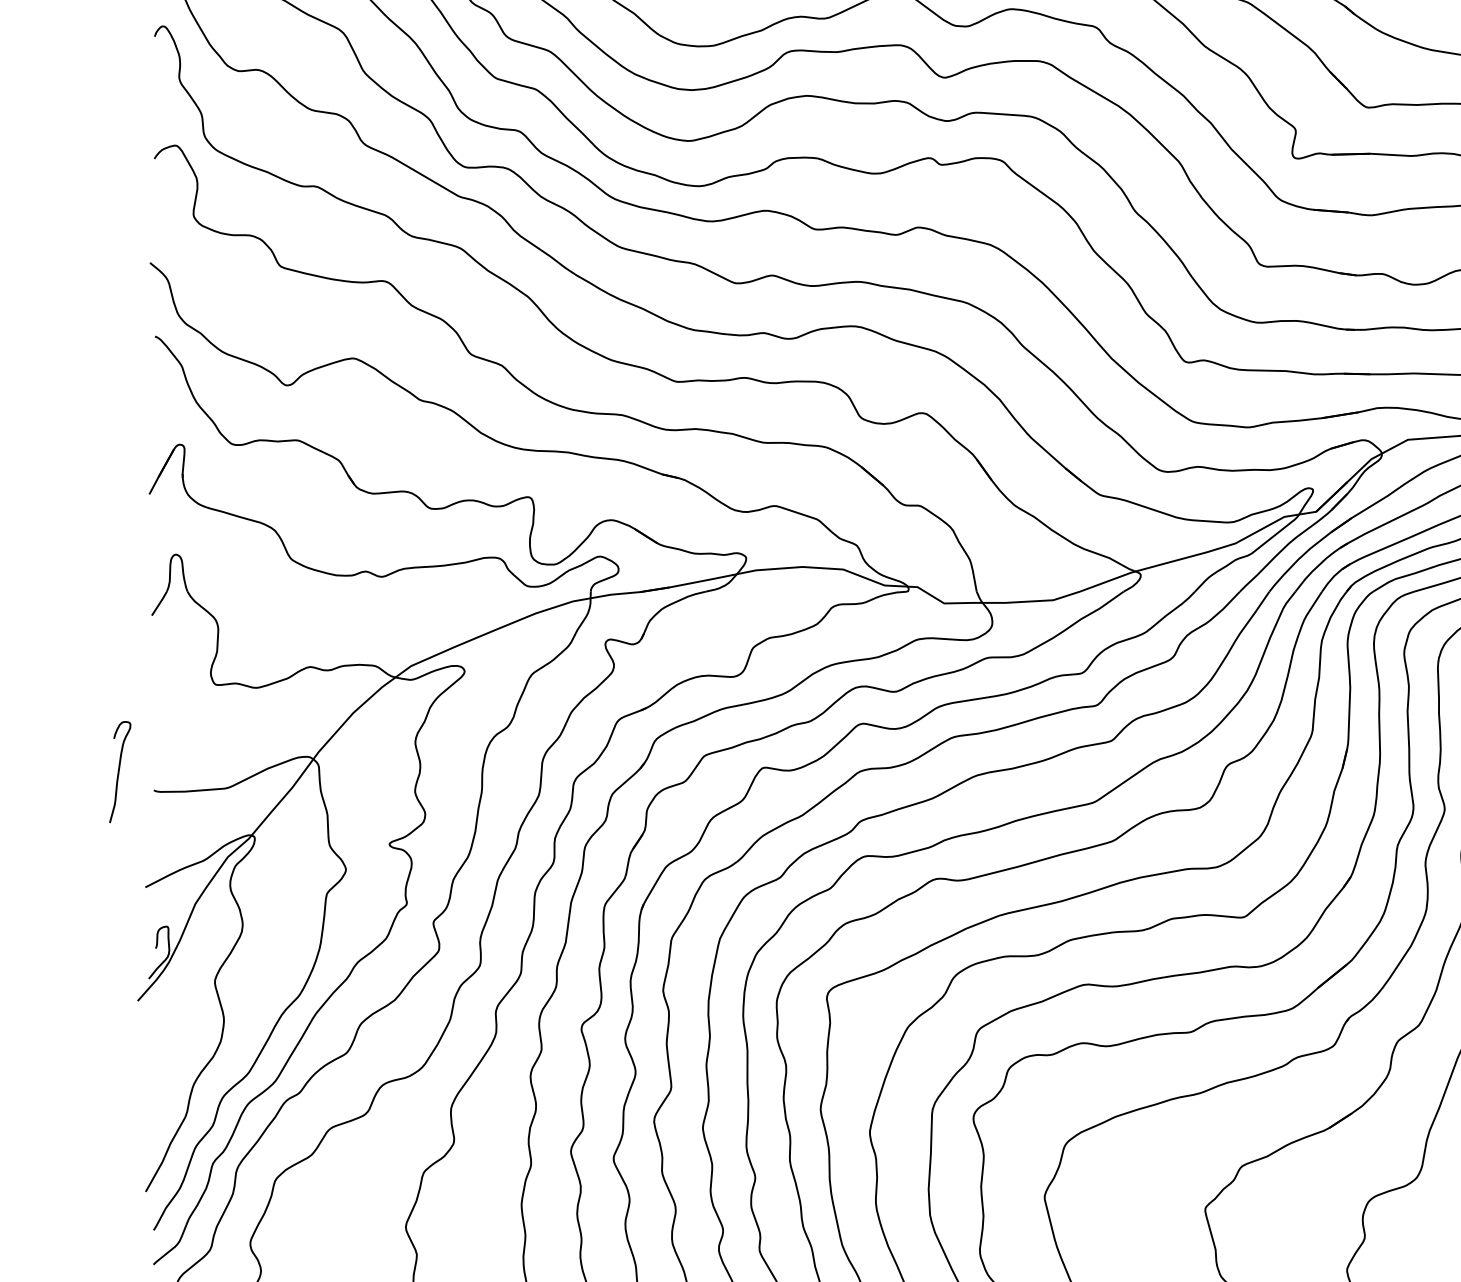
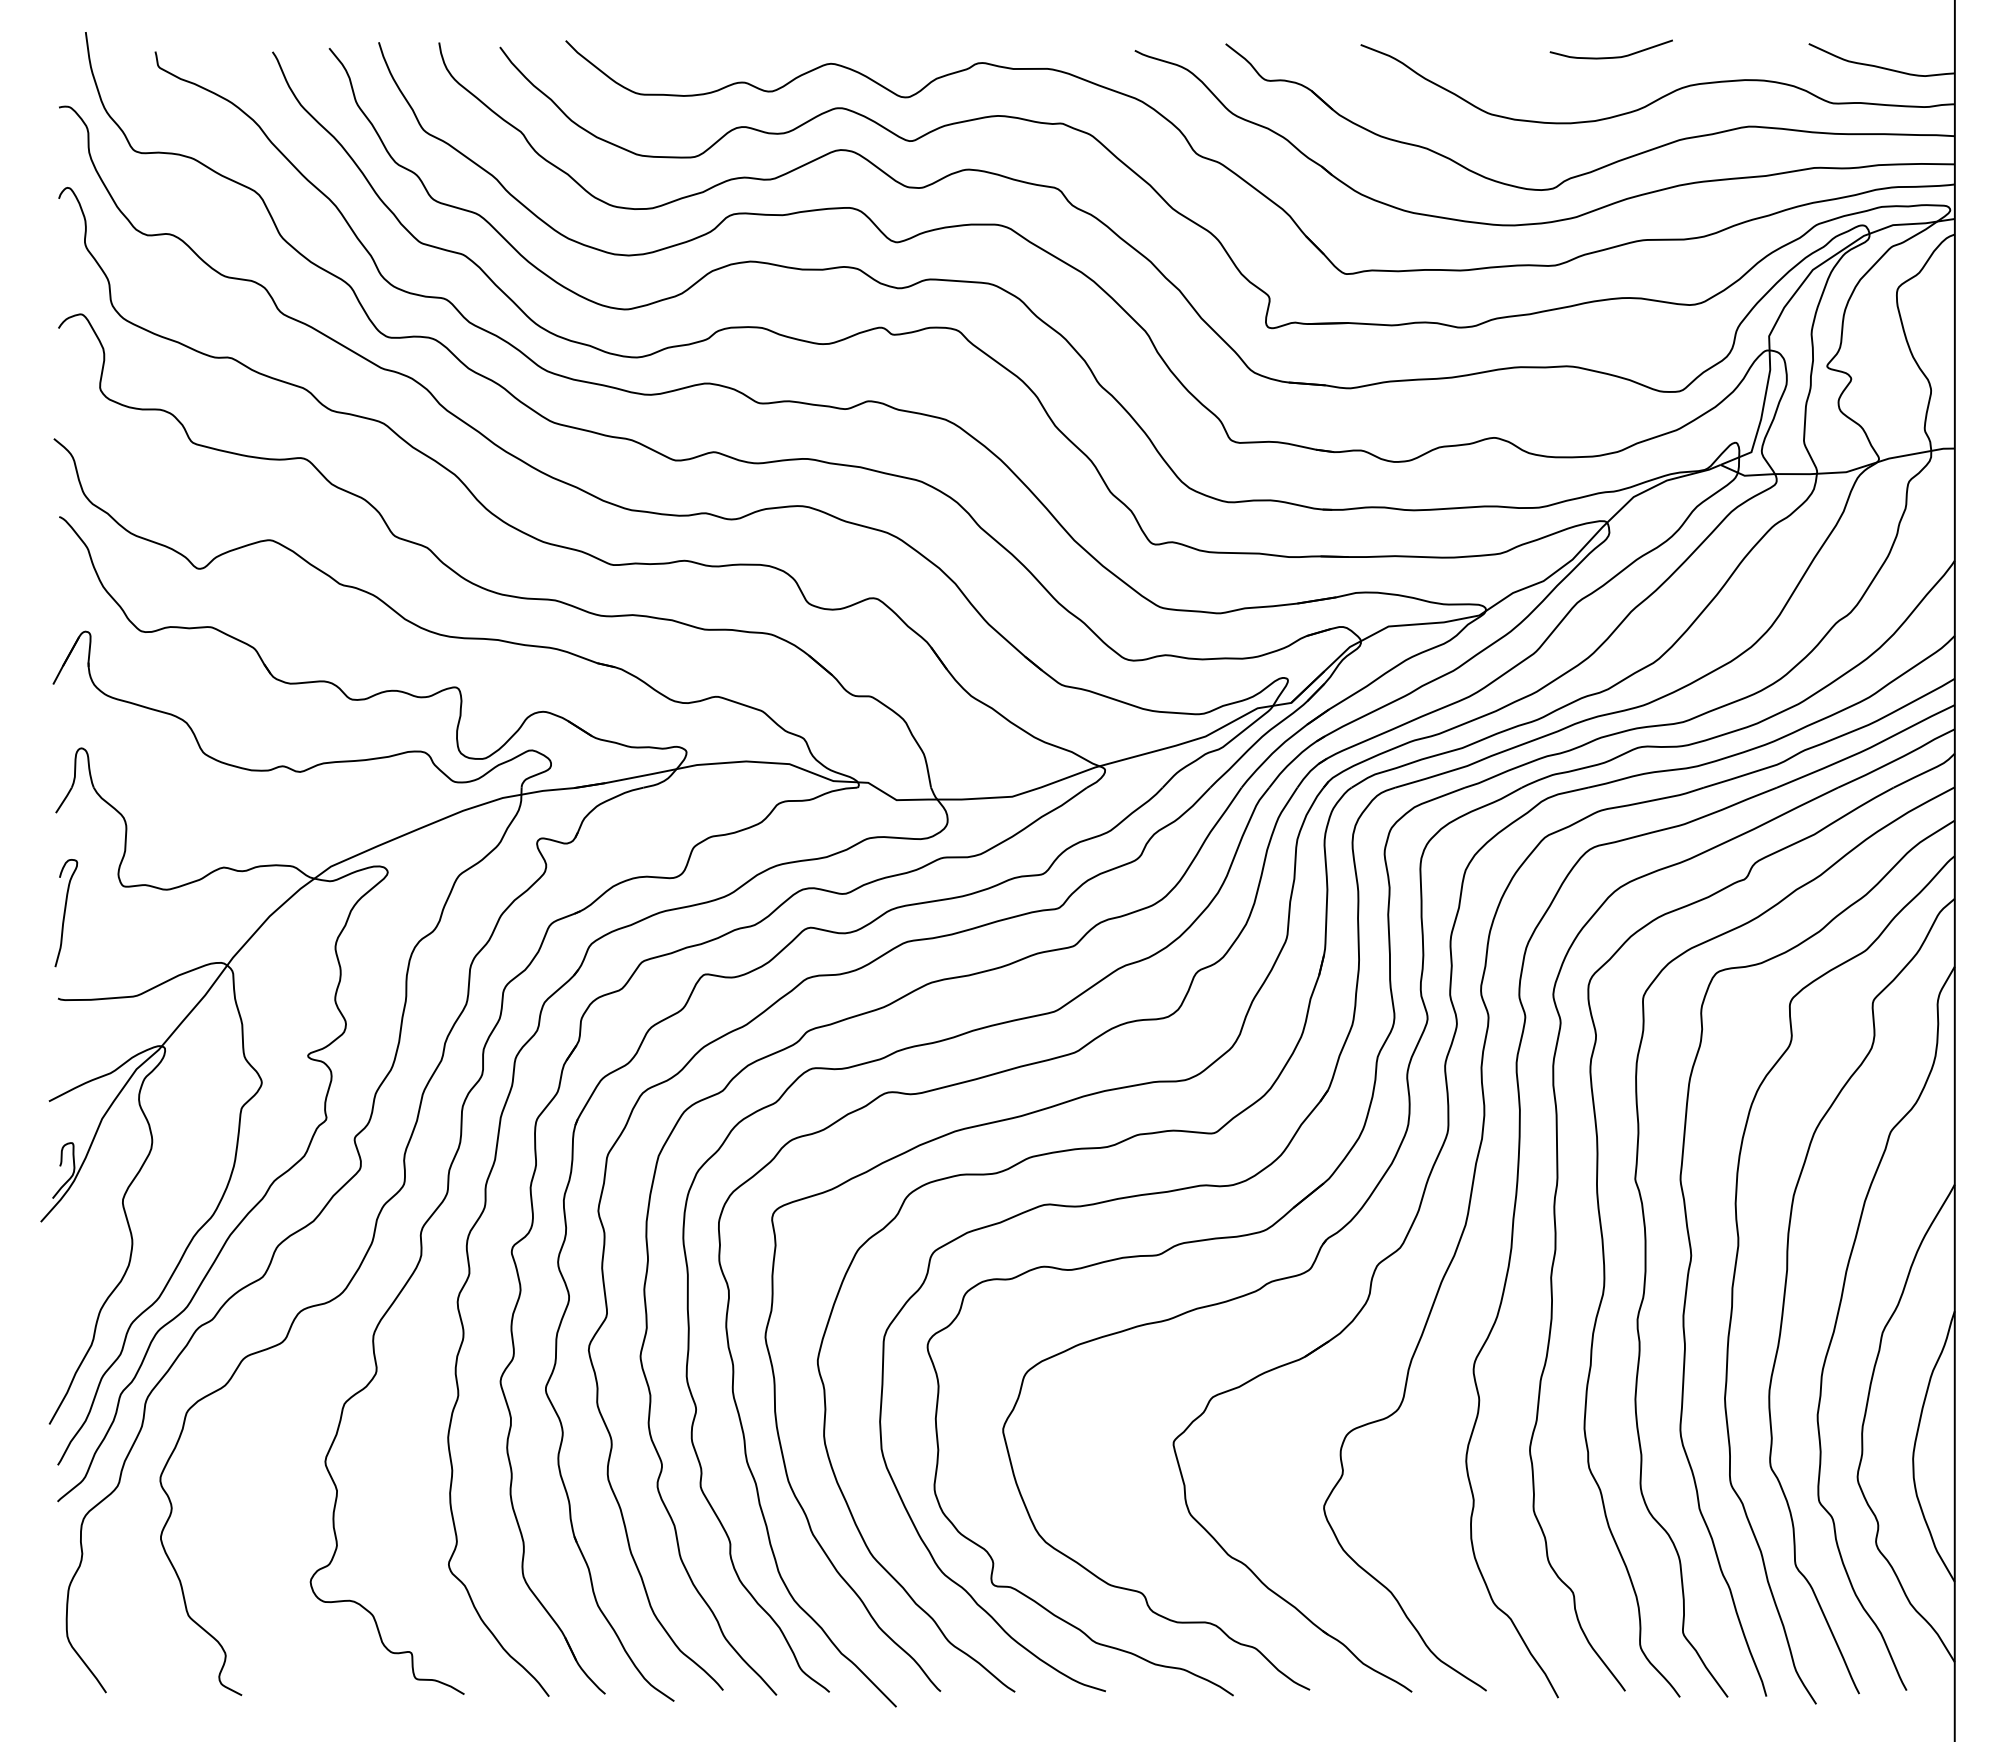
curve: (119, 772) -> (65, 913), moved

